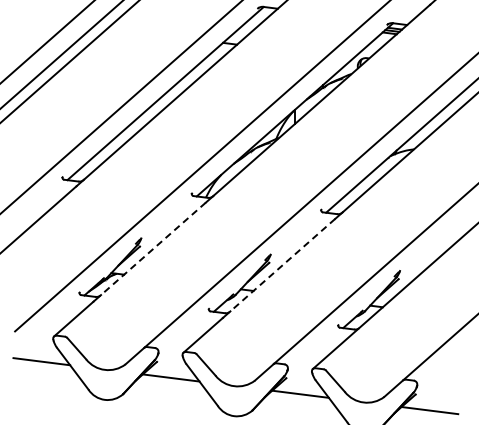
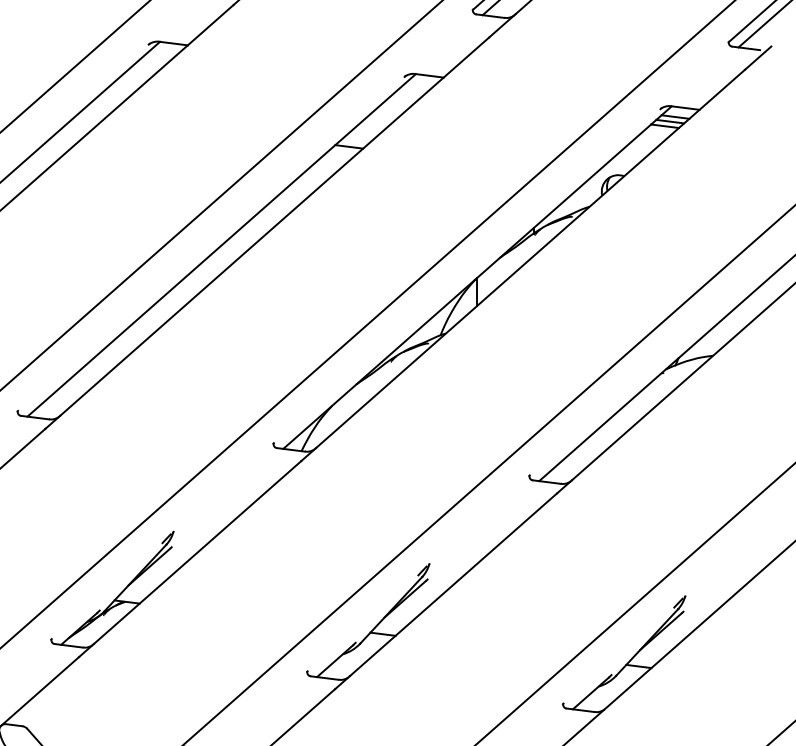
line: (153, 248) -> (197, 551), dashed -> solid
line: (282, 265) -> (452, 585), dashed -> solid

